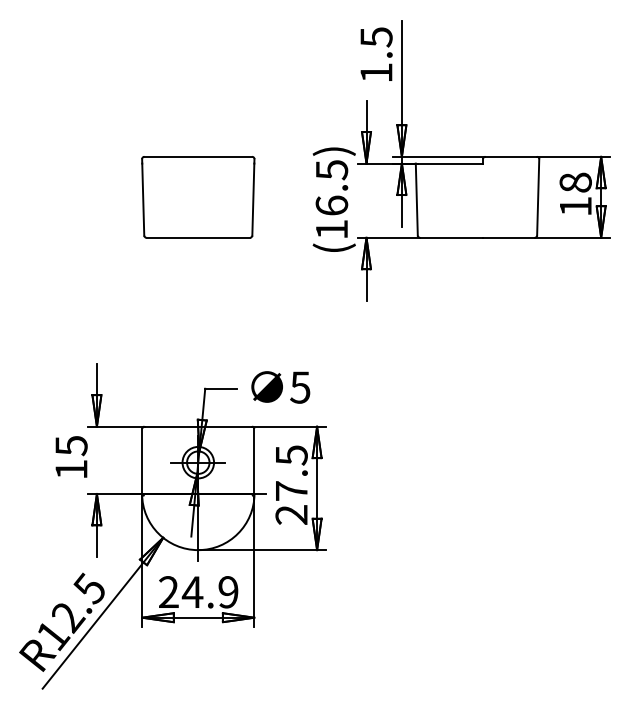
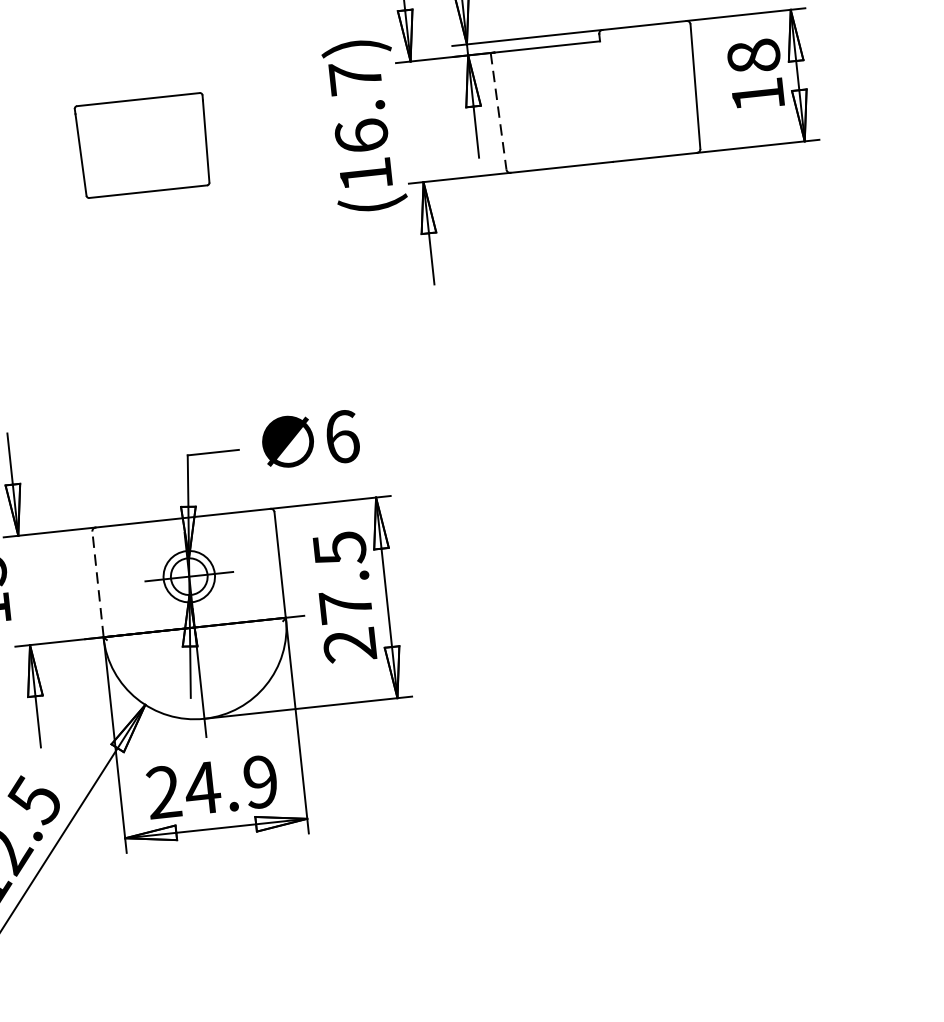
text: (332, 170) -> (356, 78), (16.5) -> (16.7)
part: (198, 197) -> (143, 145), size x0.7
line: (416, 200) -> (498, 112), solid -> dashed
text: (300, 387) -> (342, 436), 5 -> 6
line: (142, 461) -> (98, 584), solid -> dashed

